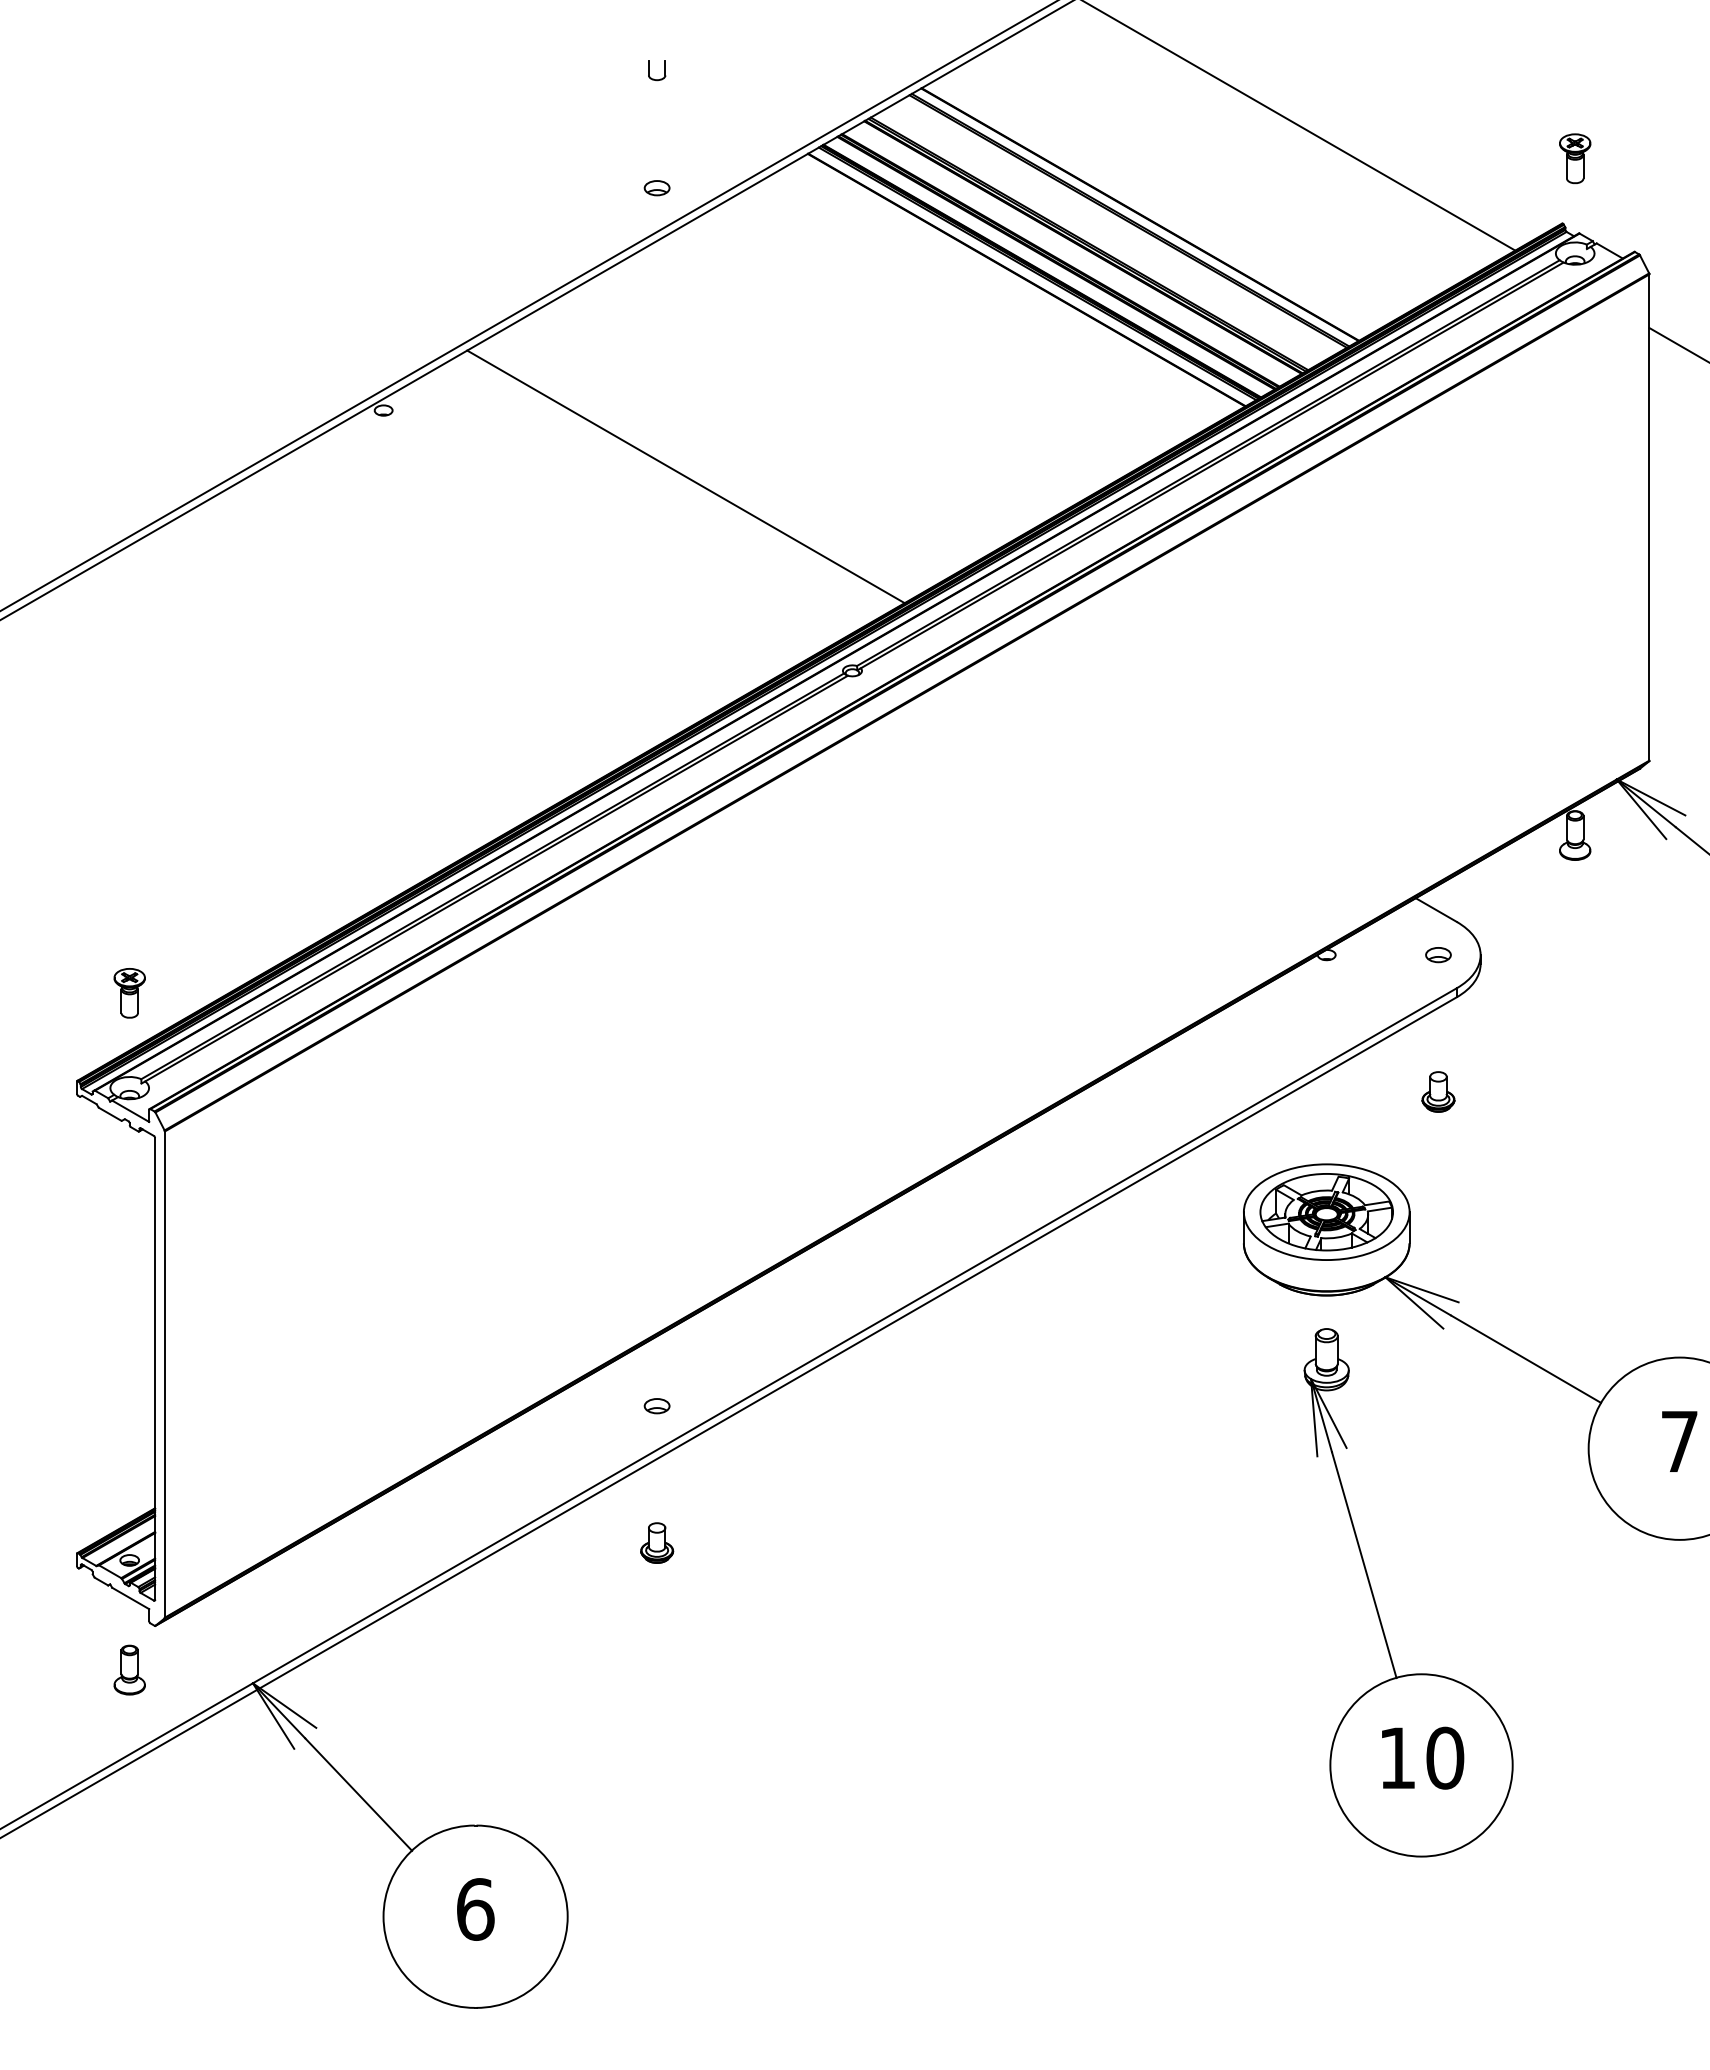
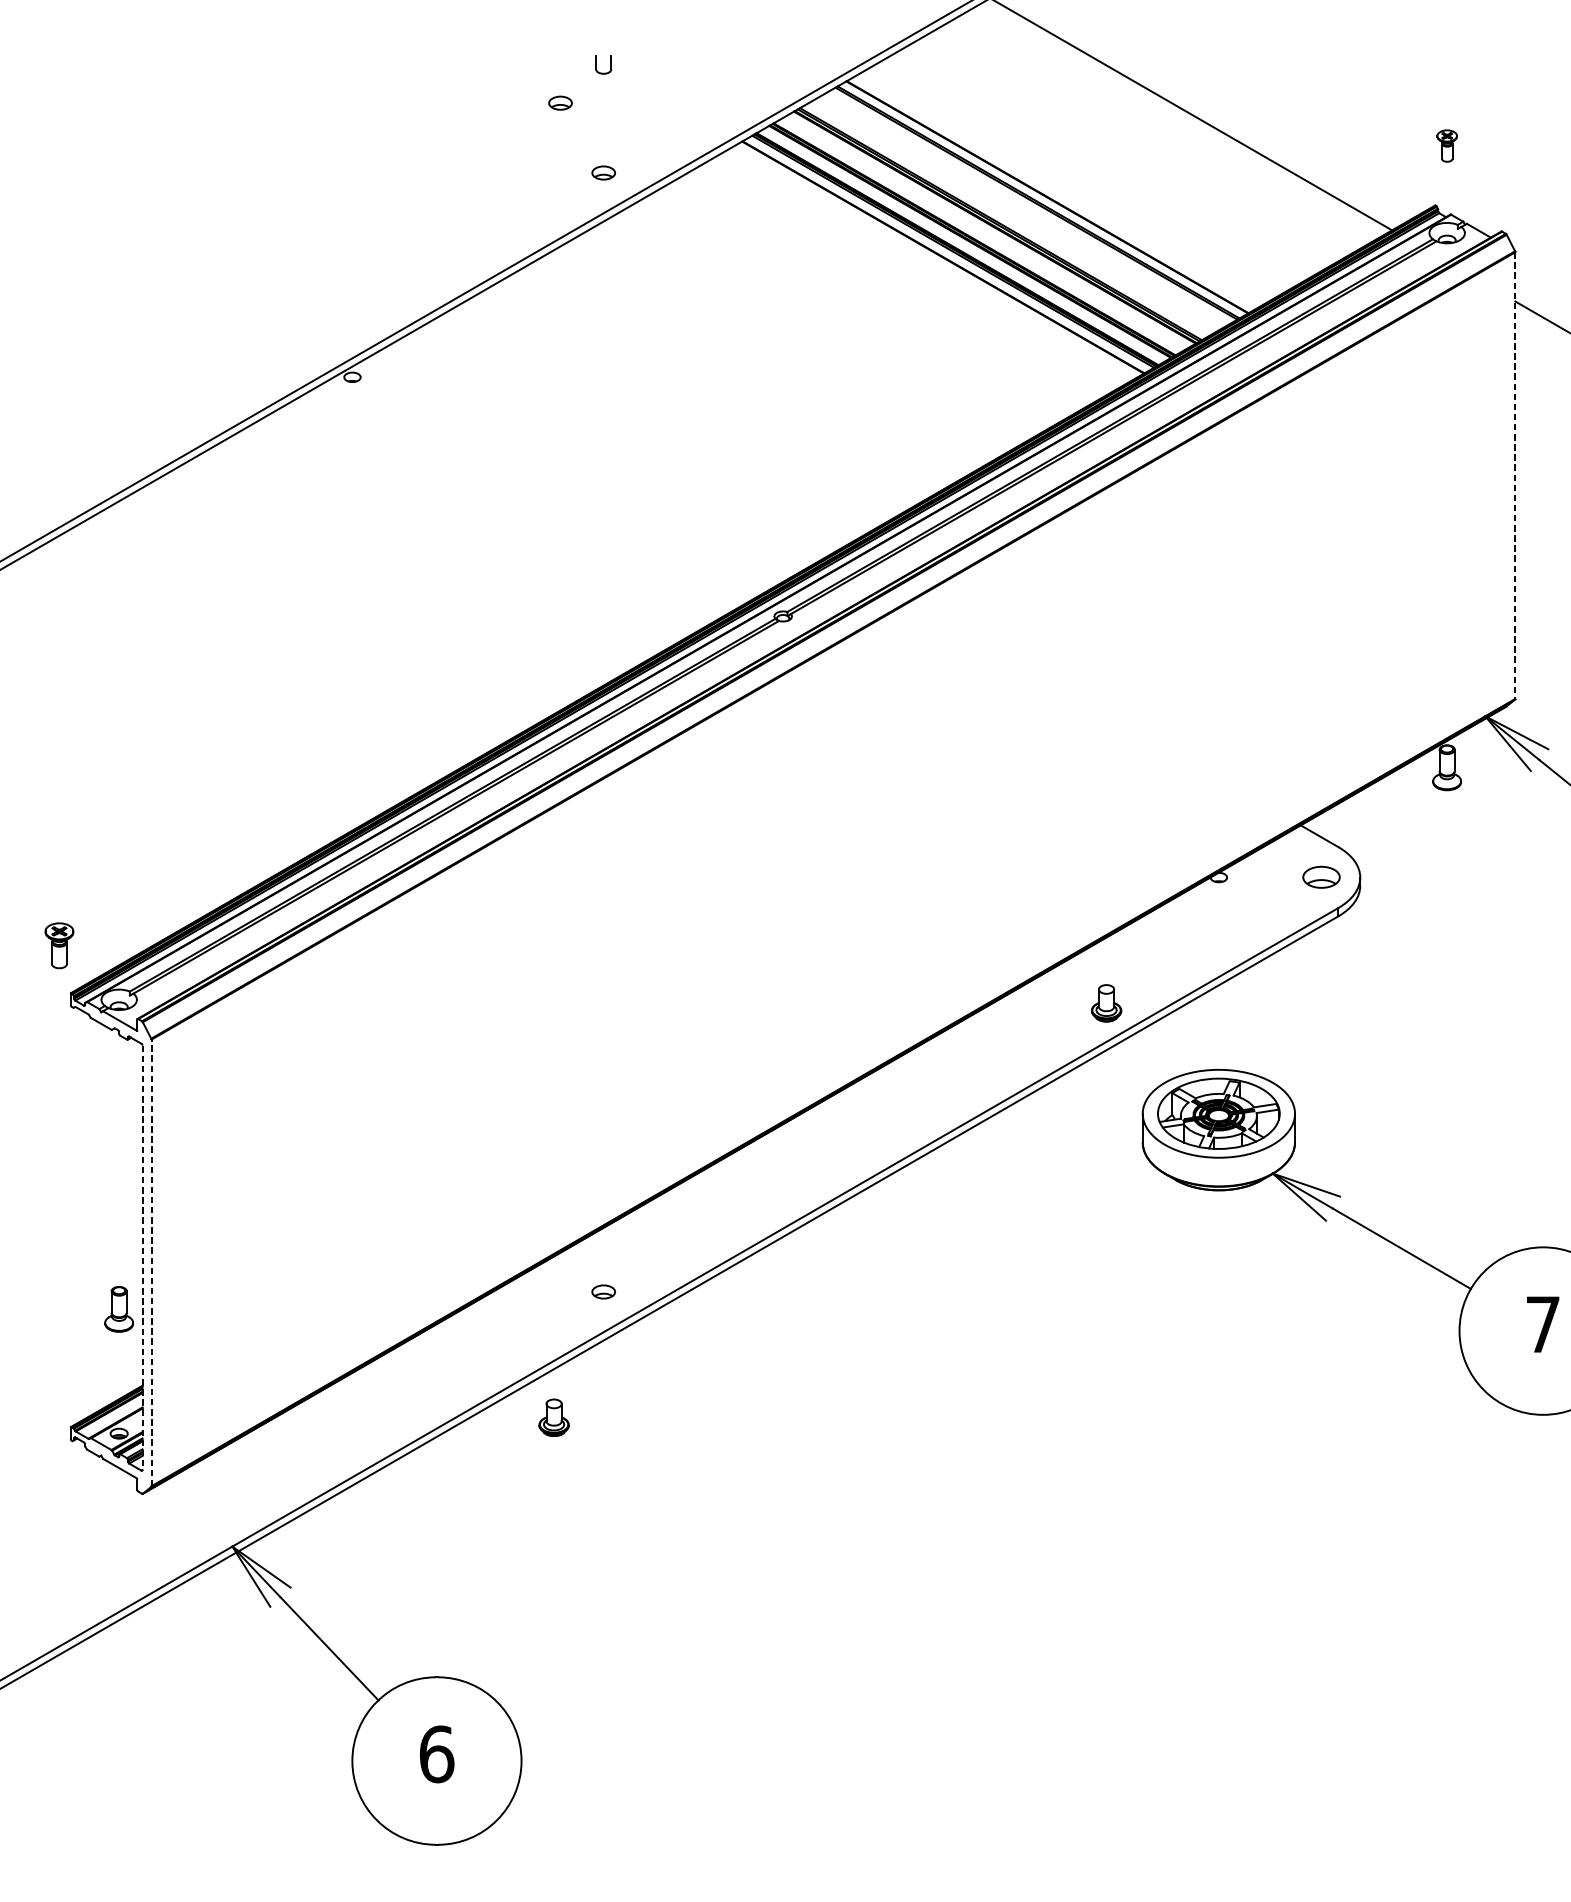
part: (609, 112) -> (559, 103), added
part: (1575, 158) -> (1447, 145), size x0.7
line: (685, 476) -> (629, 437), removed
line: (1649, 518) -> (1515, 476), solid -> dashed
part: (1438, 955) -> (1321, 877), size x1.6
part: (129, 993) -> (59, 945), moved
part: (1438, 1091) -> (1106, 1002), moved
line: (155, 1368) -> (142, 1257), solid -> dashed
line: (164, 1374) -> (151, 1262), solid -> dashed
part: (657, 1542) -> (554, 1417), moved
part: (1376, 1603) -> (1264, 1473), removed
part: (129, 1669) -> (118, 1308), moved

